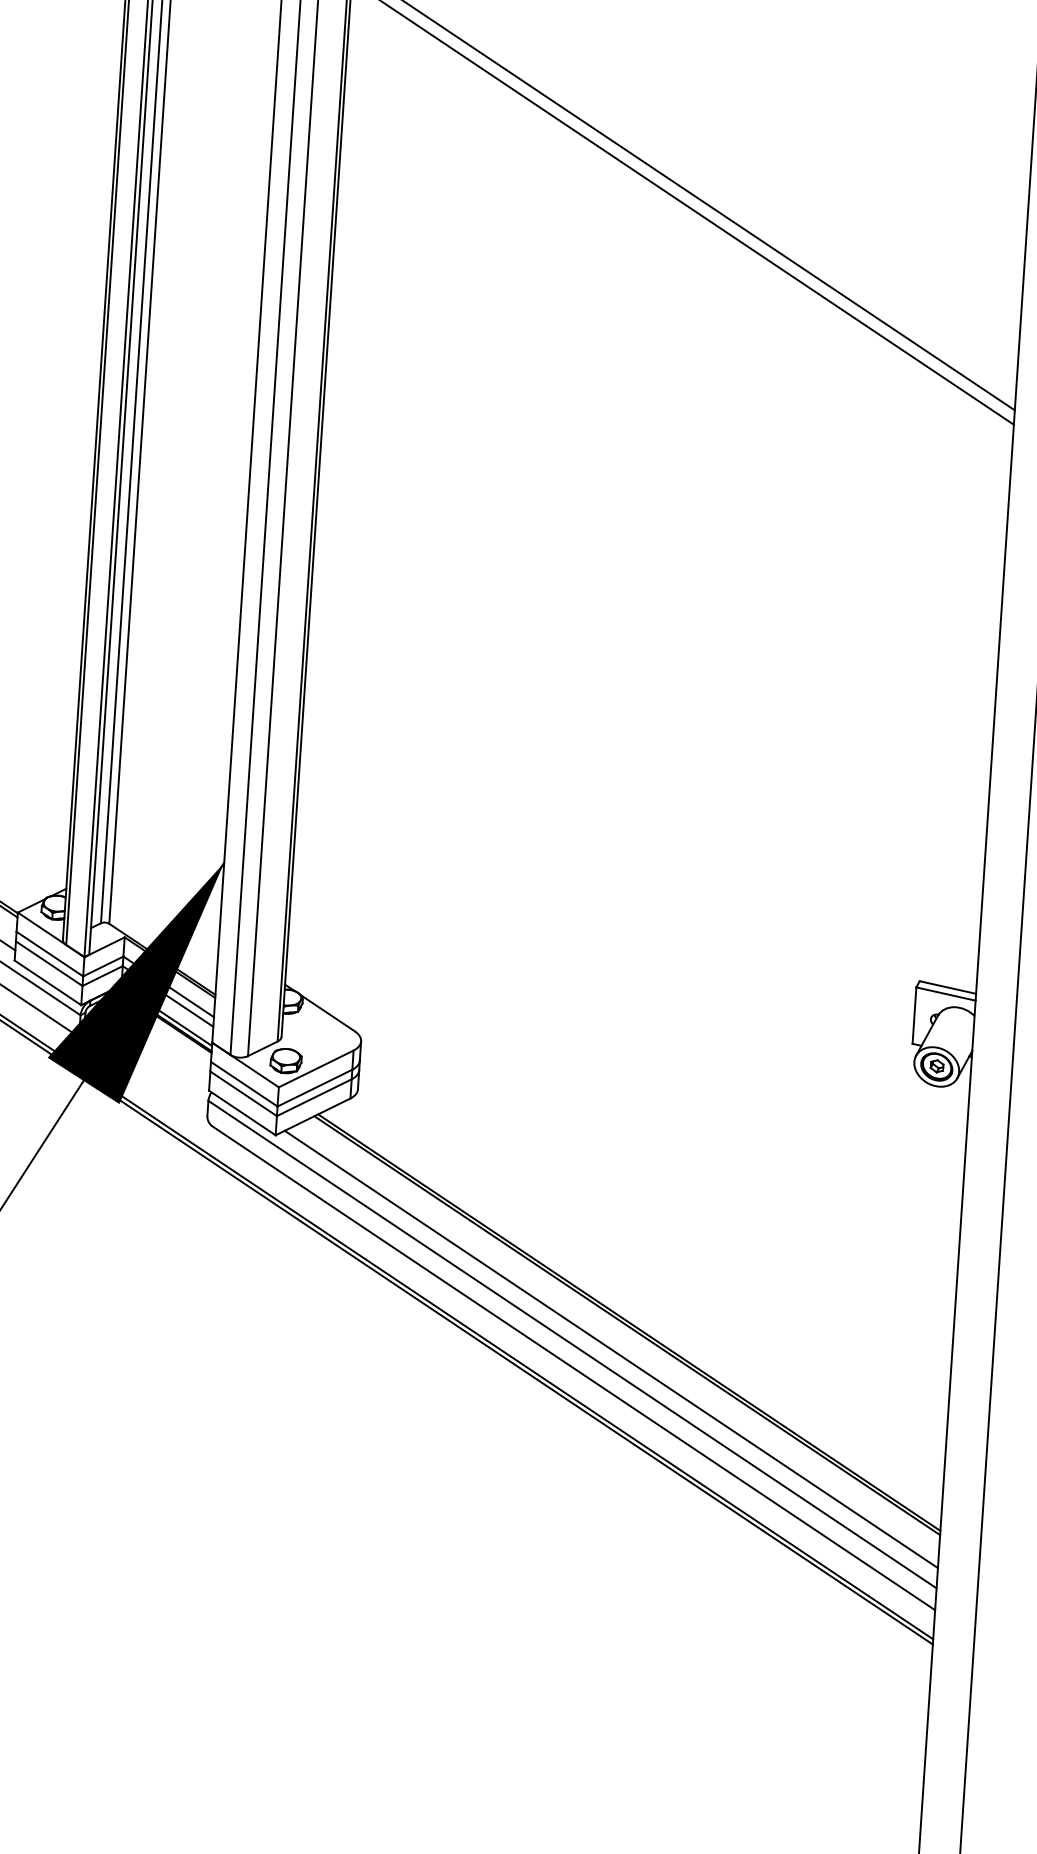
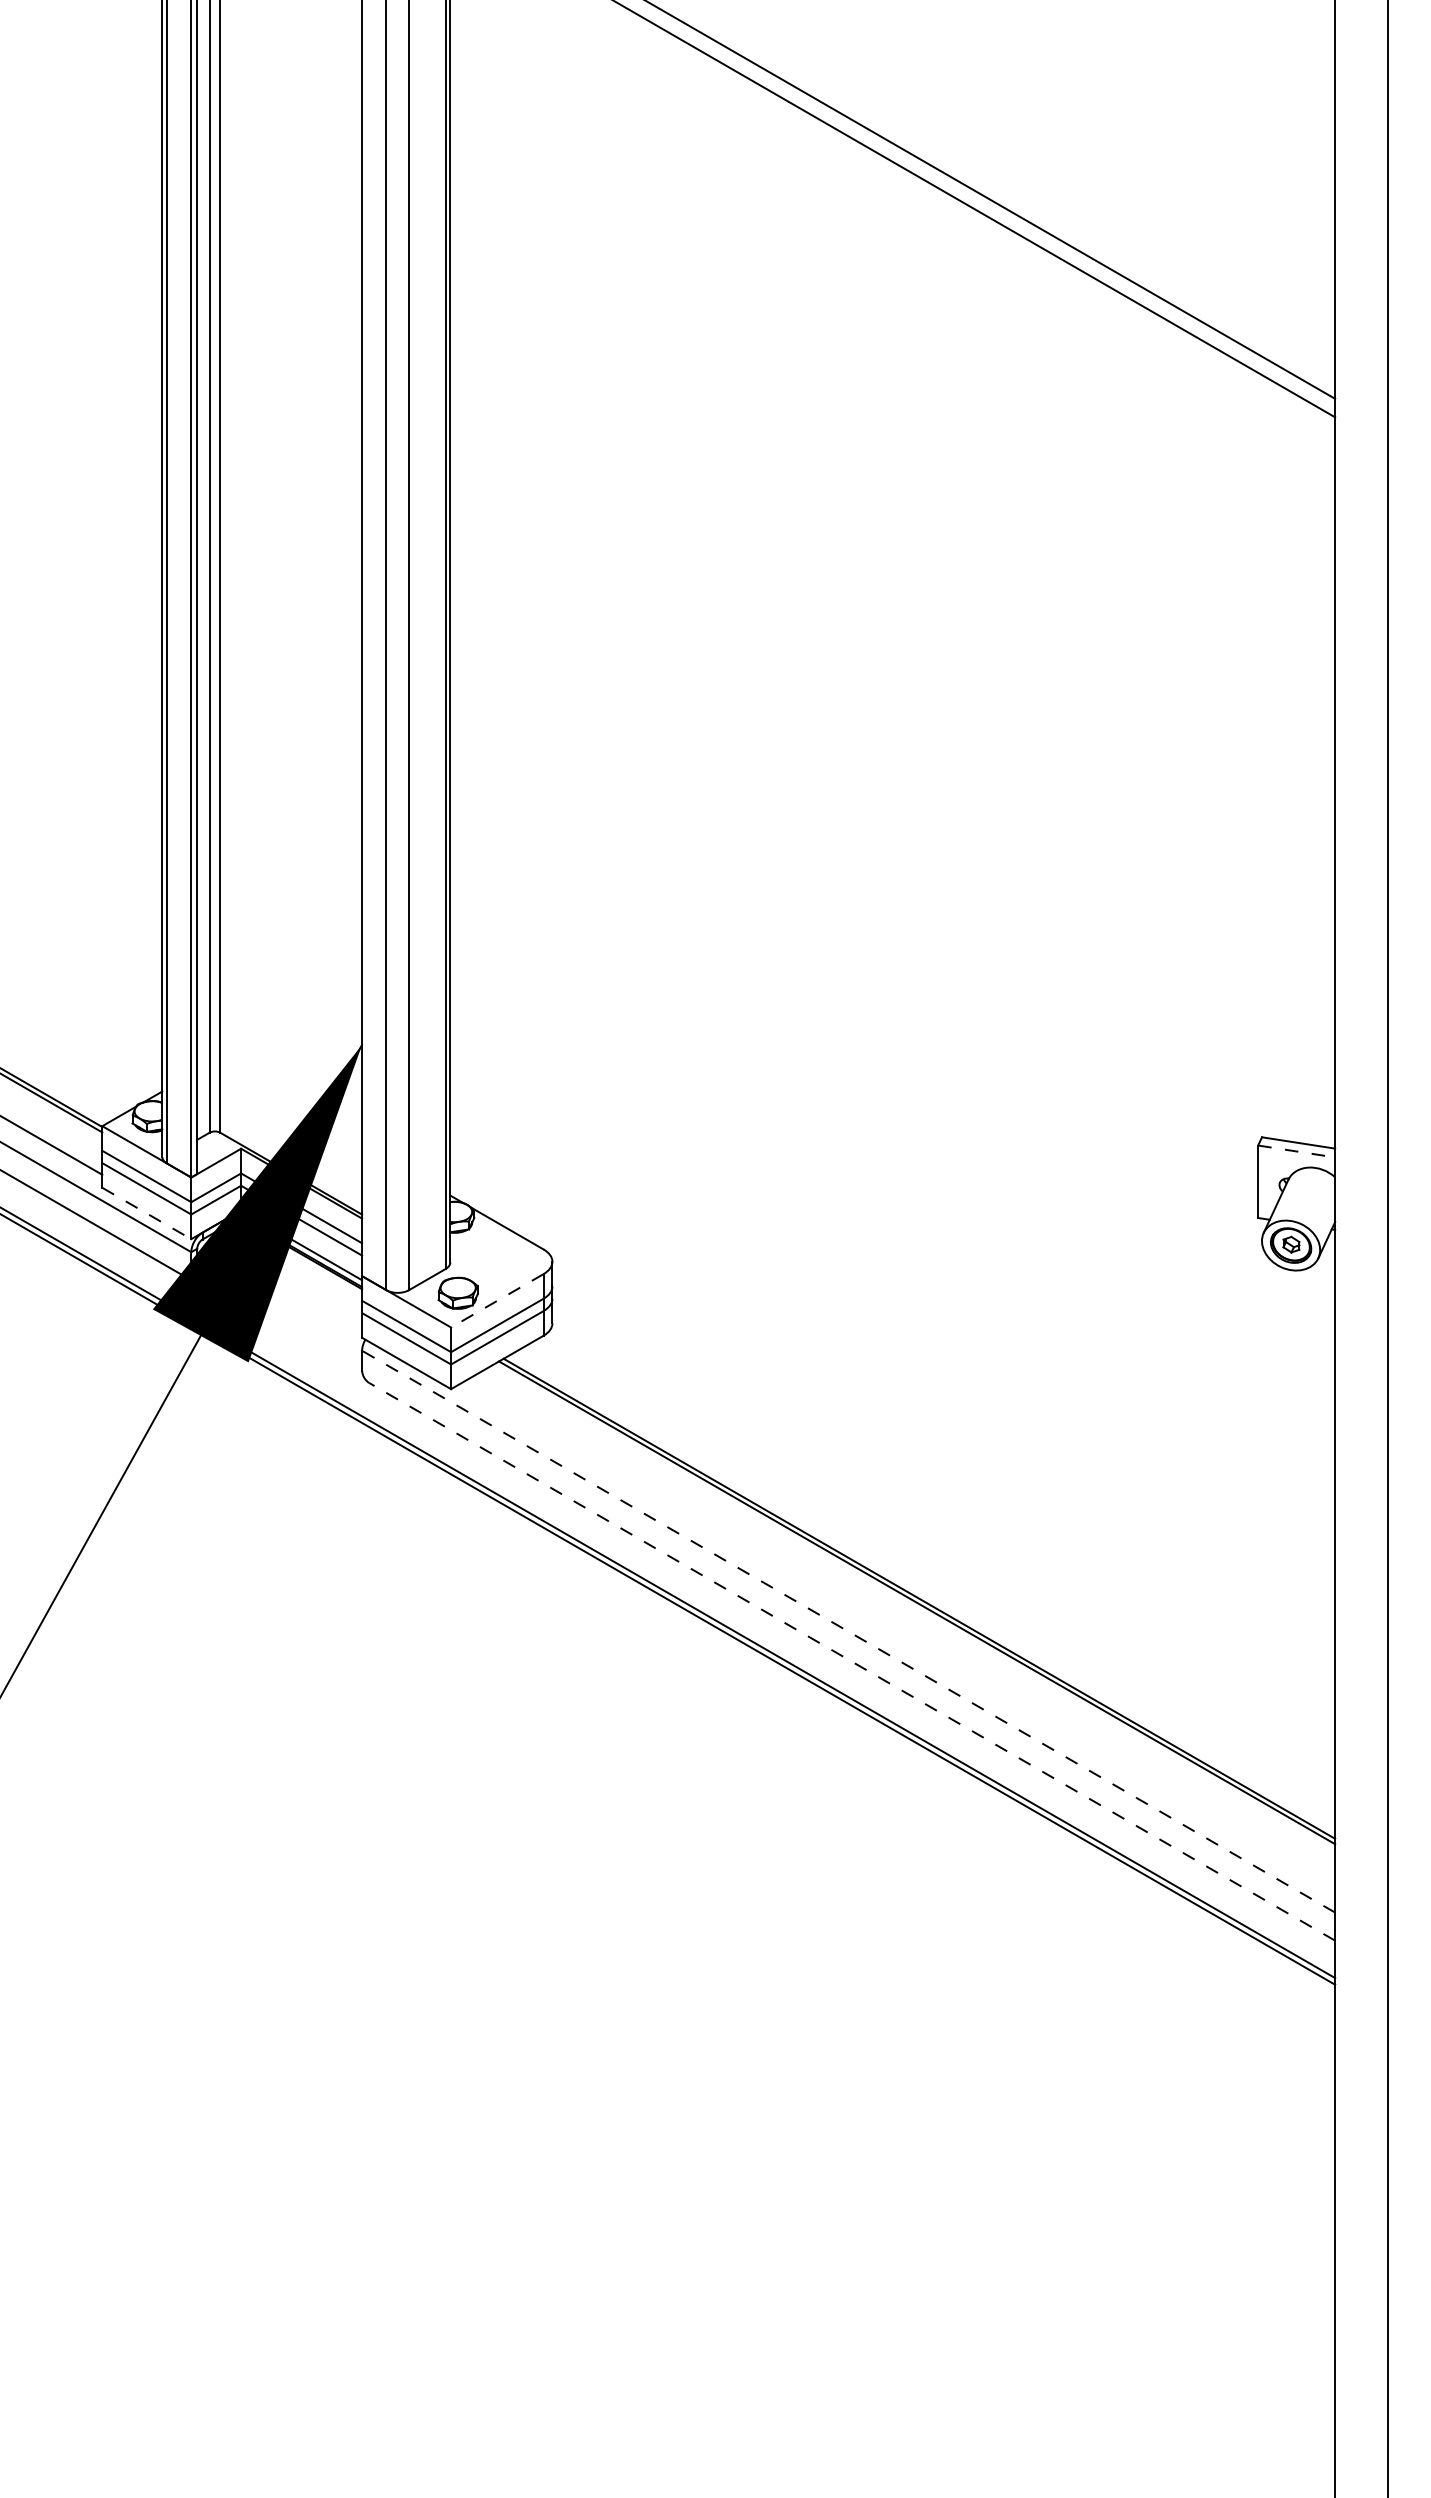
line: (48, 982) -> (147, 1213), solid -> dashed
line: (945, 994) -> (1296, 1151), solid -> dashed
line: (315, 1069) -> (496, 1301), solid -> dashed
line: (572, 1344) -> (848, 1631), solid -> dashed
line: (611, 1349) -> (898, 1634), removed
line: (573, 1367) -> (852, 1661), solid -> dashed

